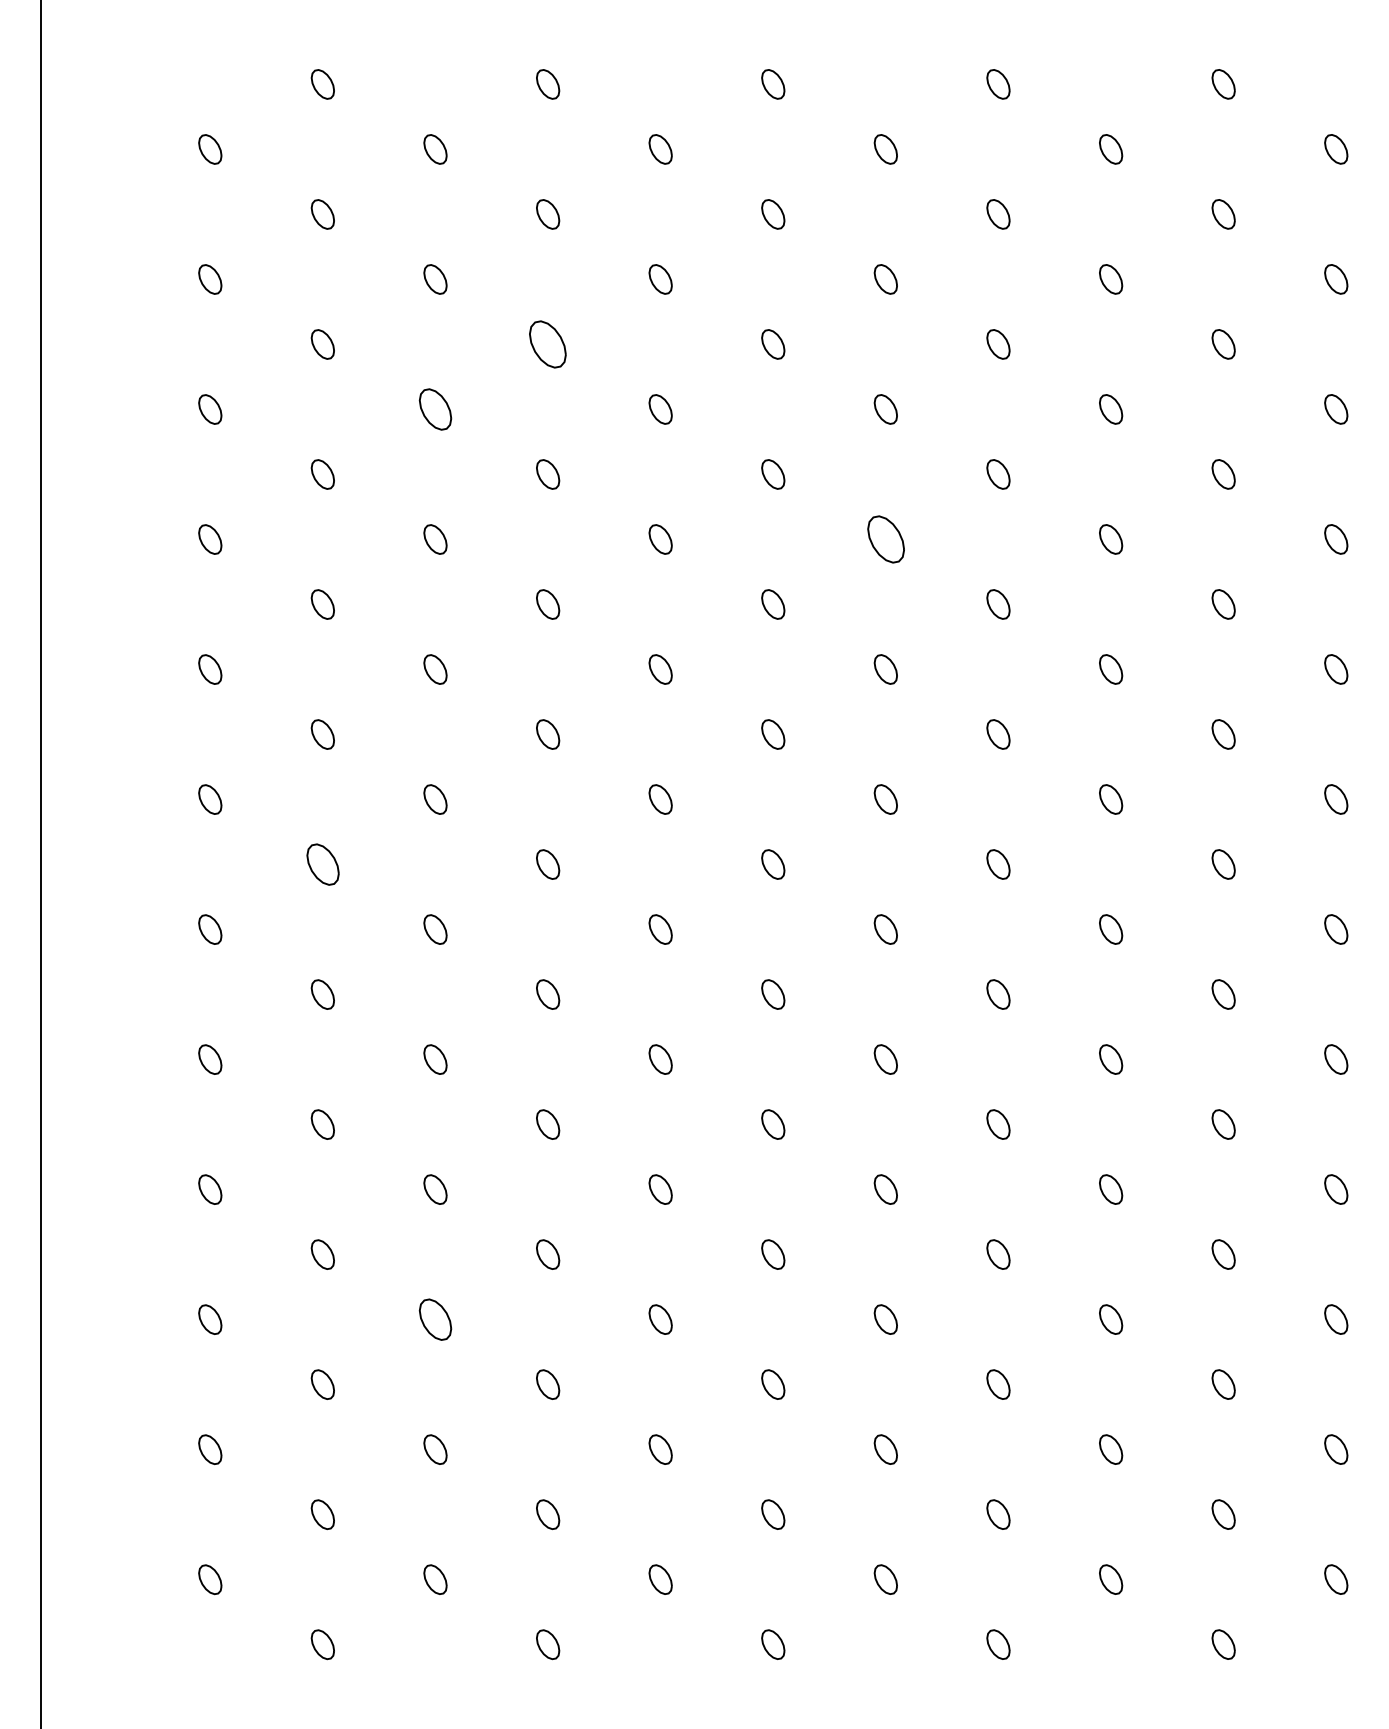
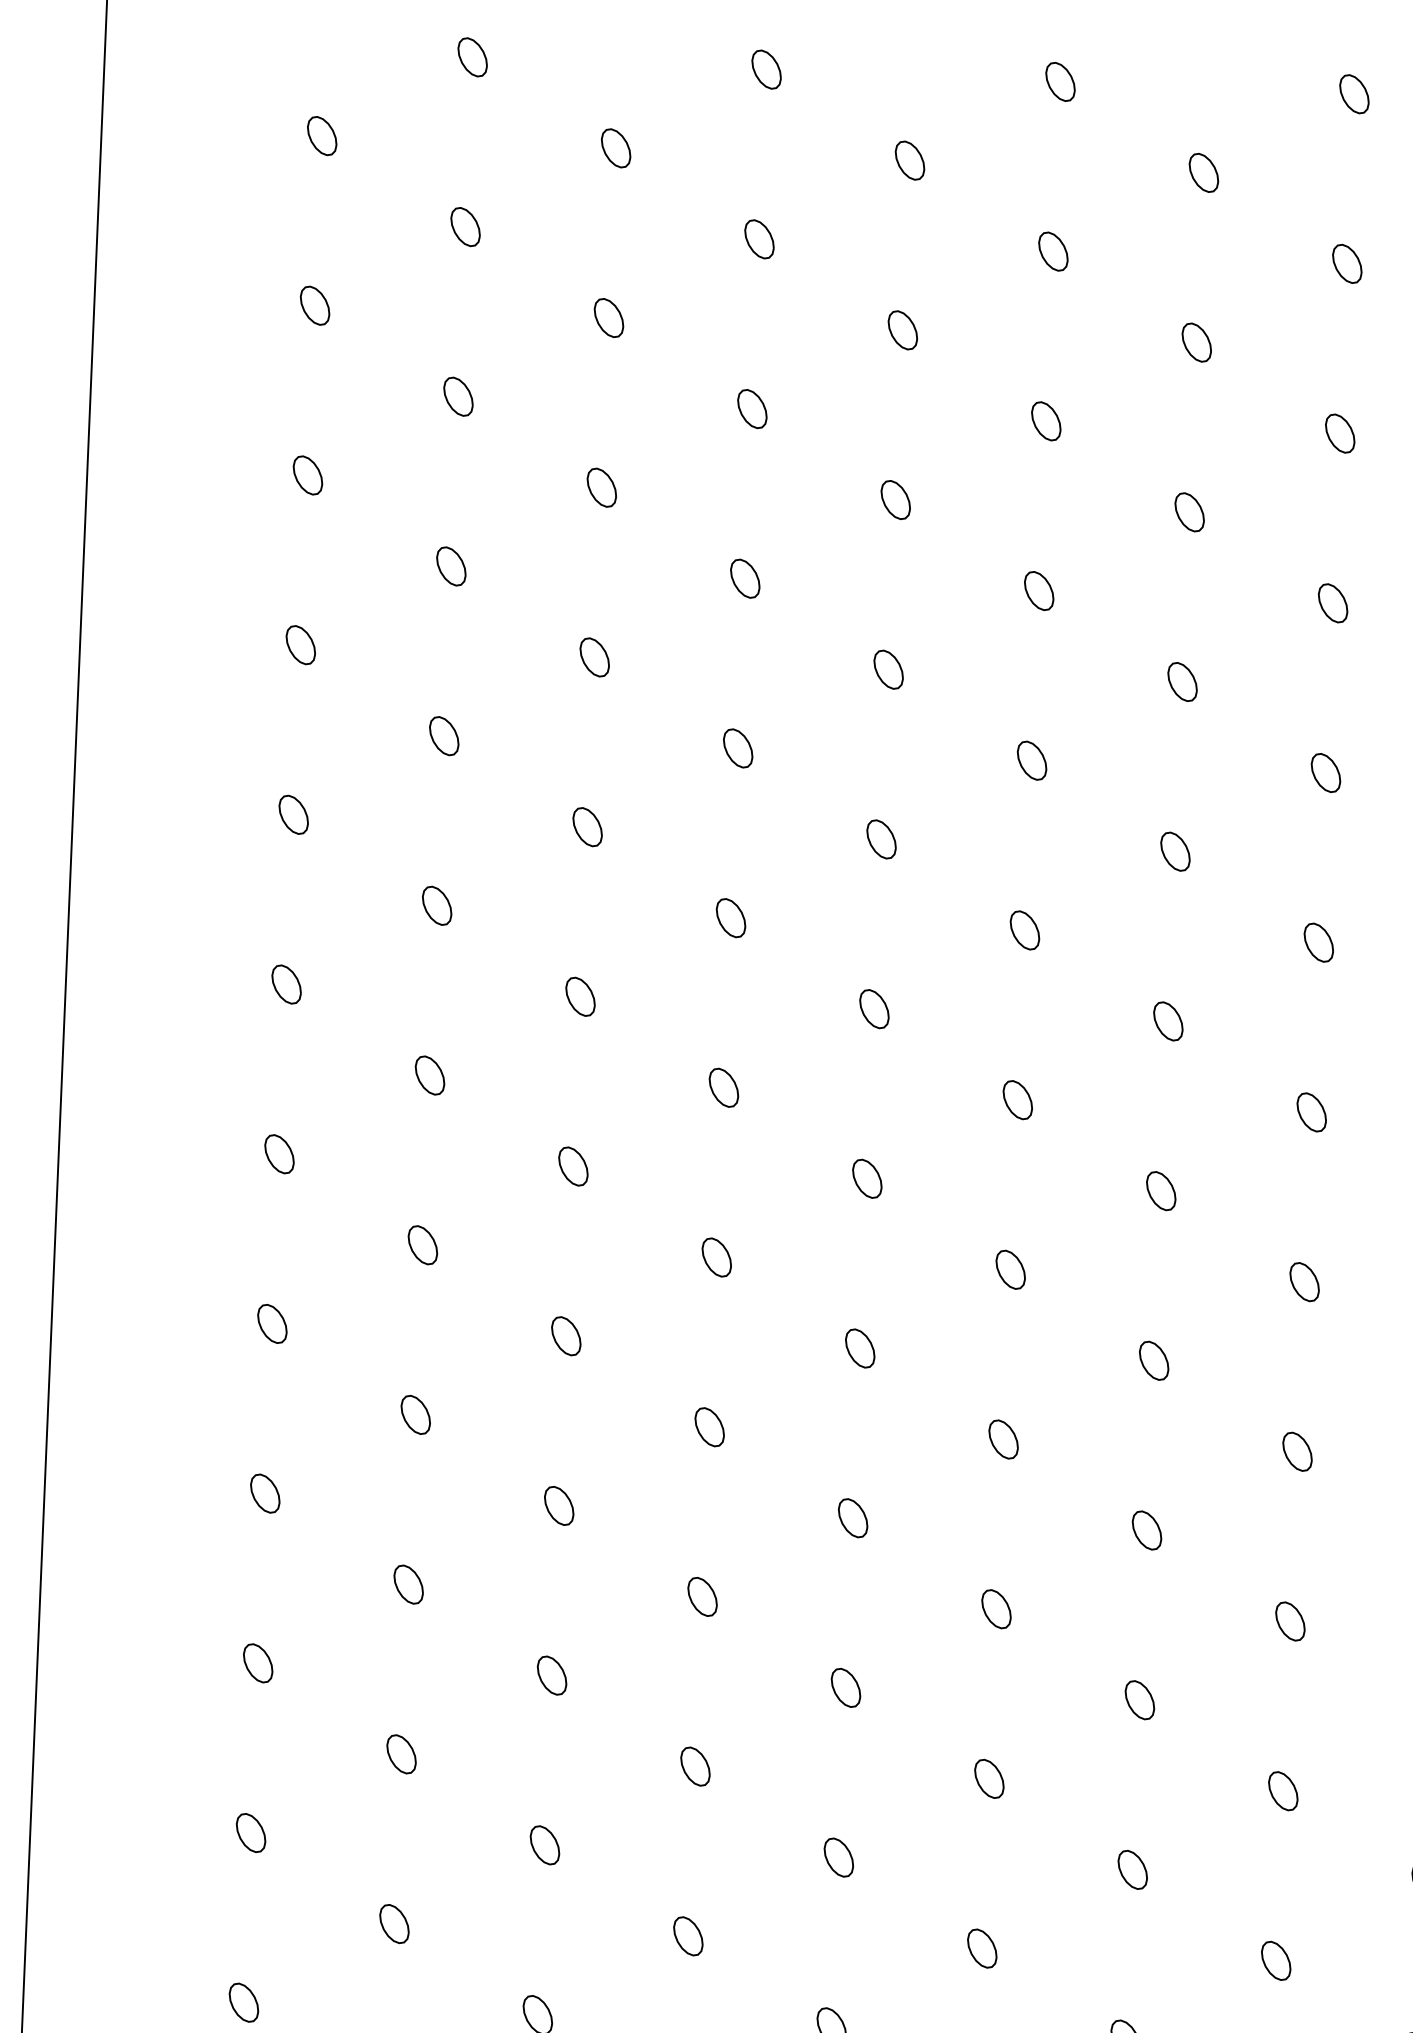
part: (548, 344) -> (752, 409), size x0.62
part: (435, 409) -> (601, 487), size x0.71
part: (885, 539) -> (1182, 682), size x0.62
part: (322, 864) -> (429, 1075), size x0.71
part: (435, 1319) -> (552, 1675), size x0.71

